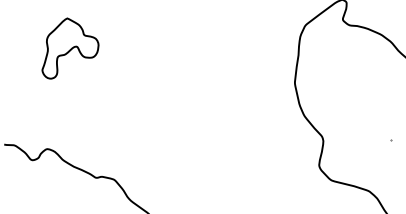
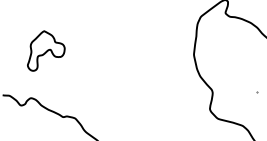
part: (70, 47) -> (46, 50), moved

